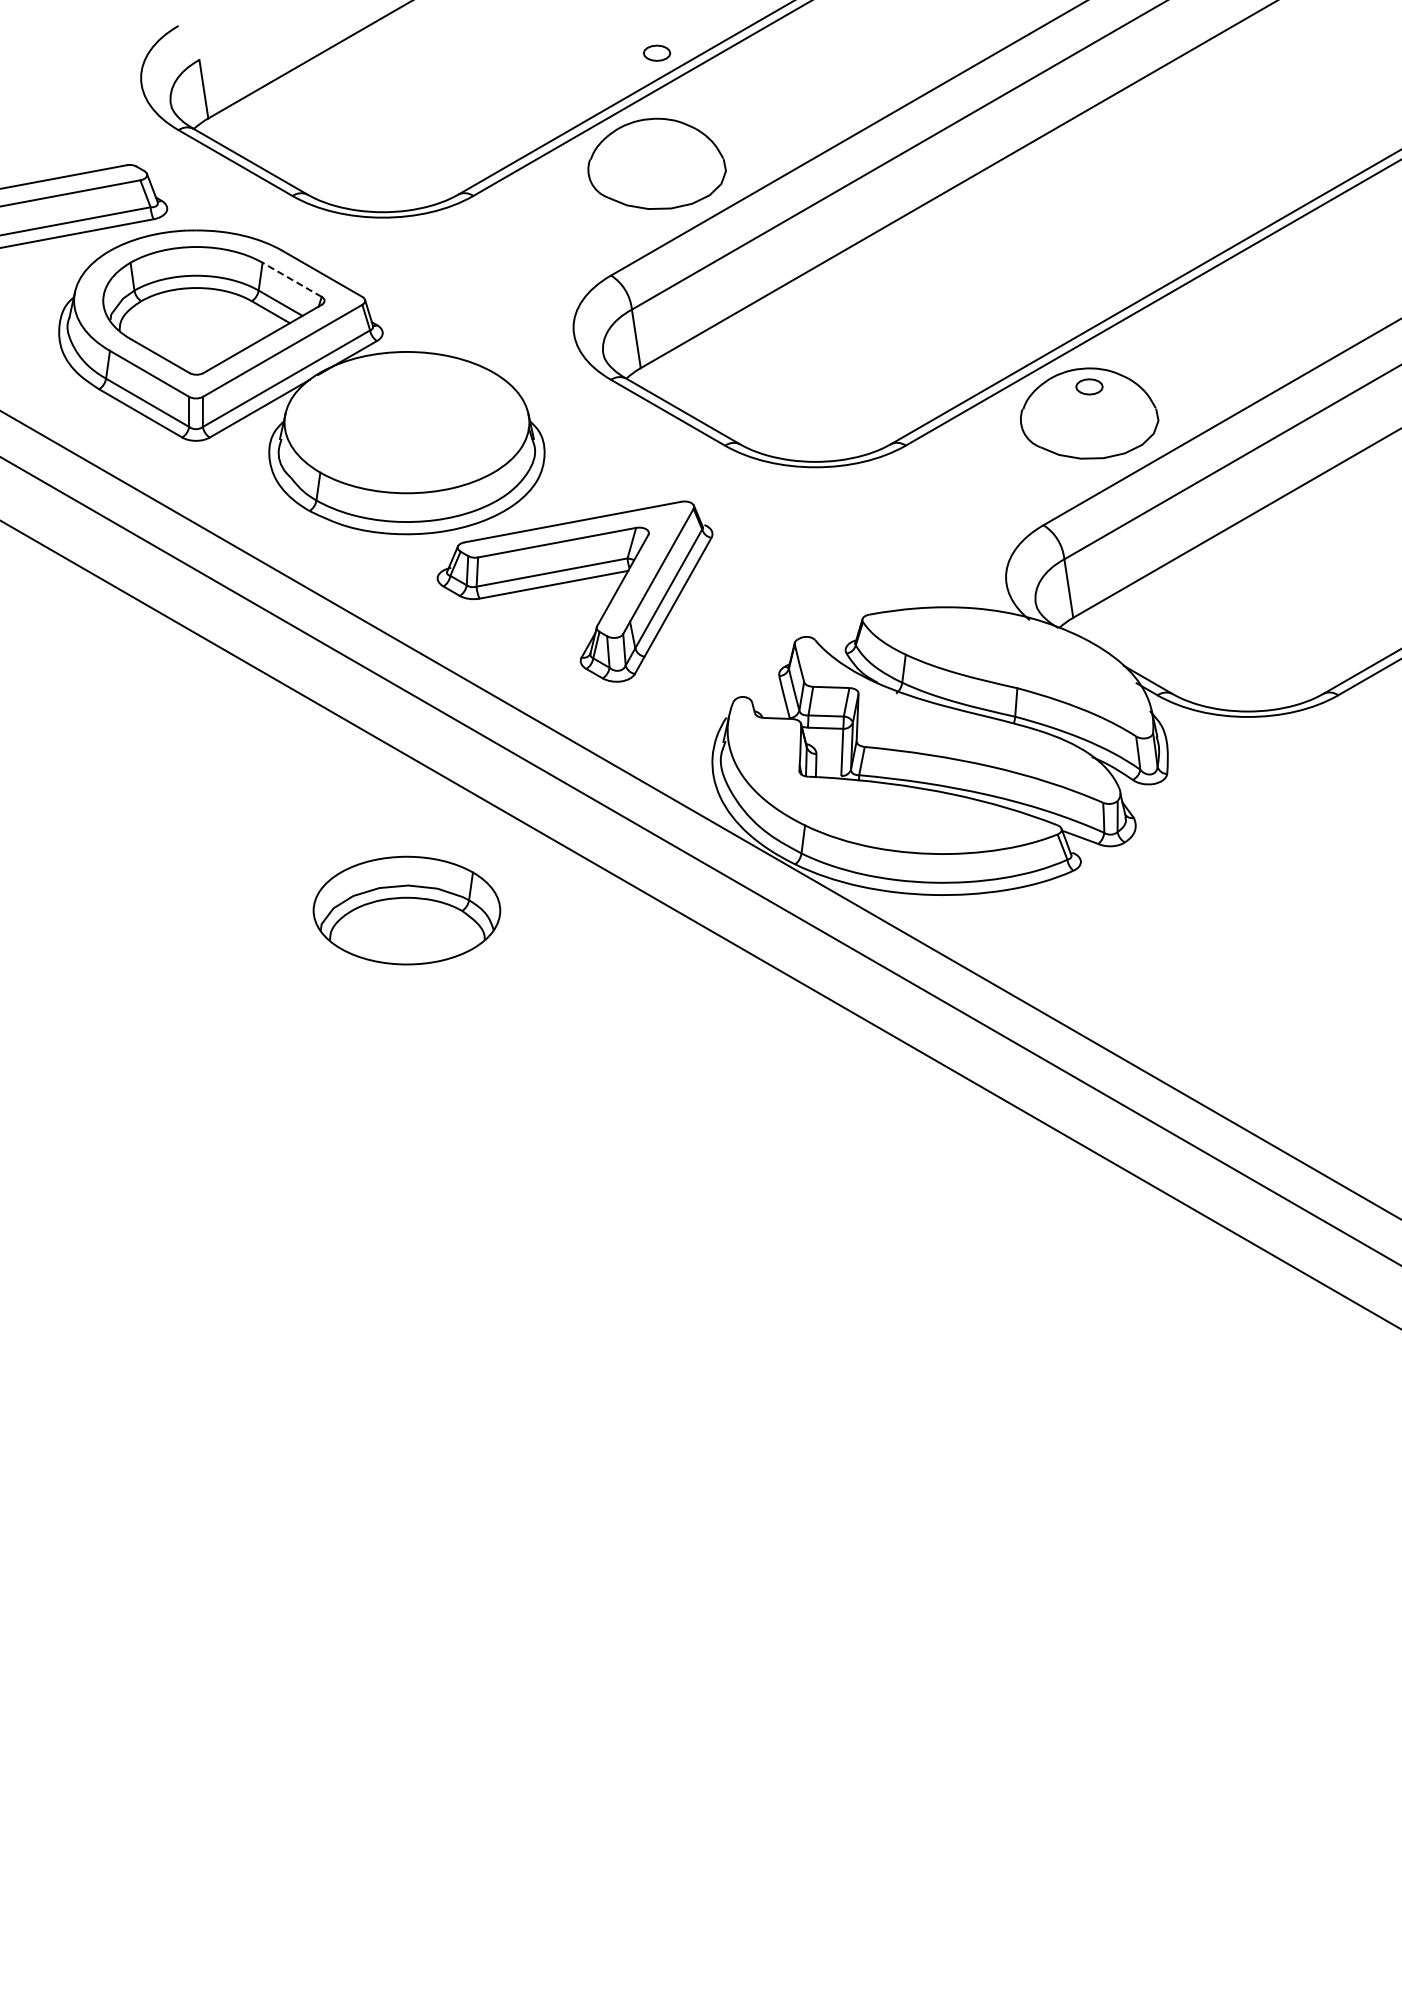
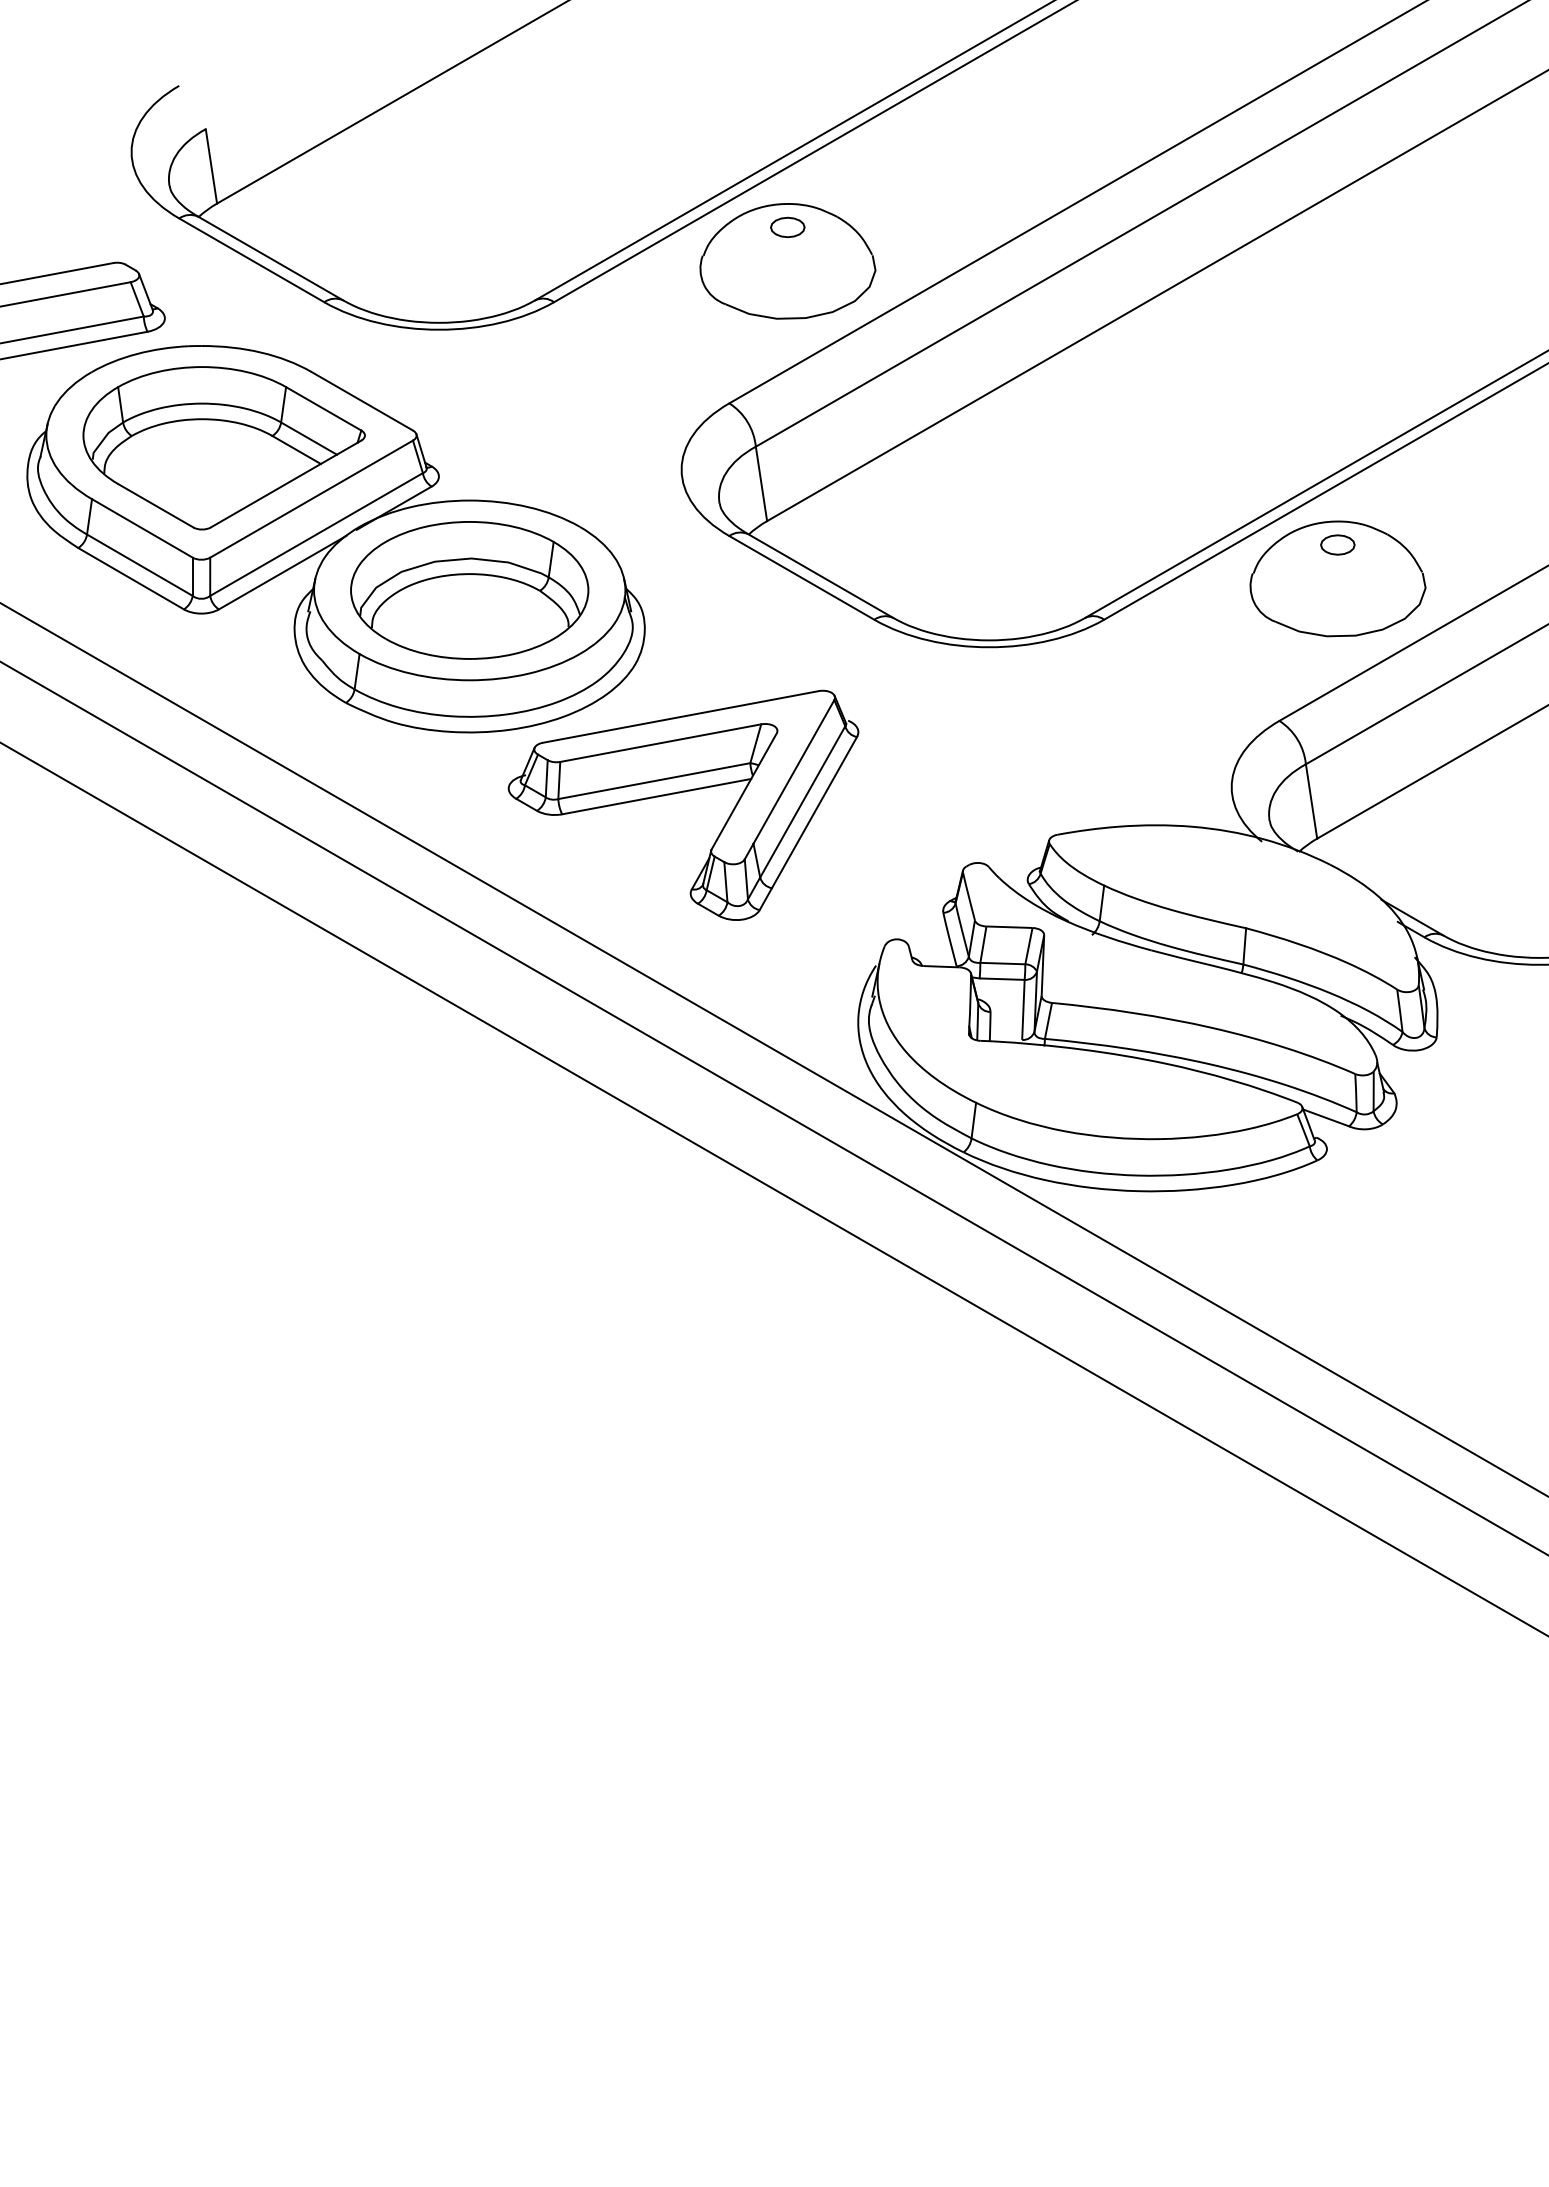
part: (657, 52) -> (788, 226), moved
line: (291, 279) -> (322, 408), dashed -> solid
part: (406, 910) -> (469, 590), moved

